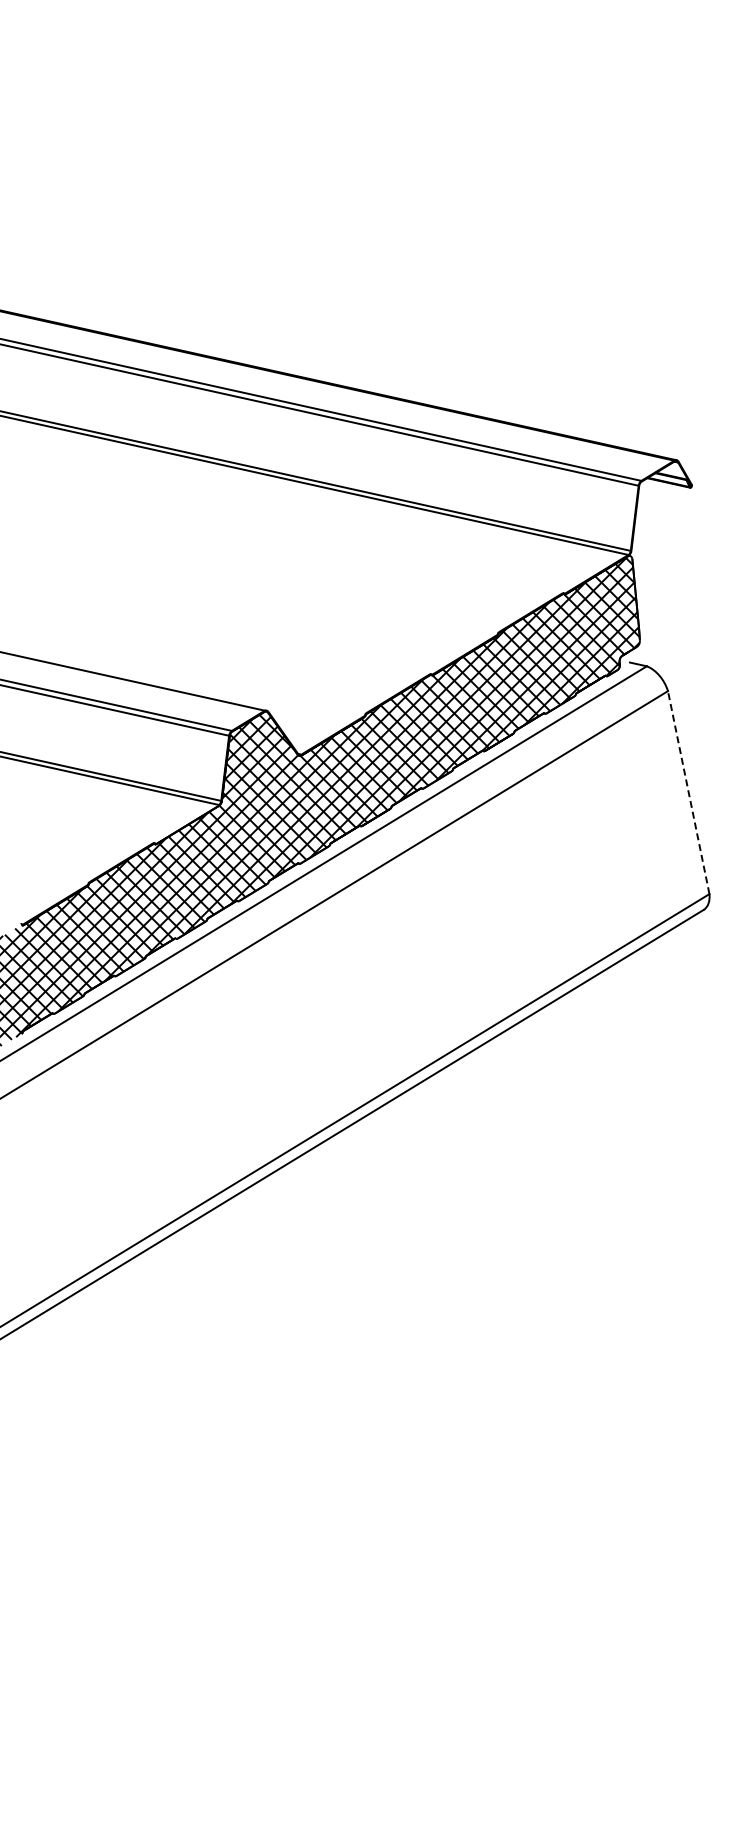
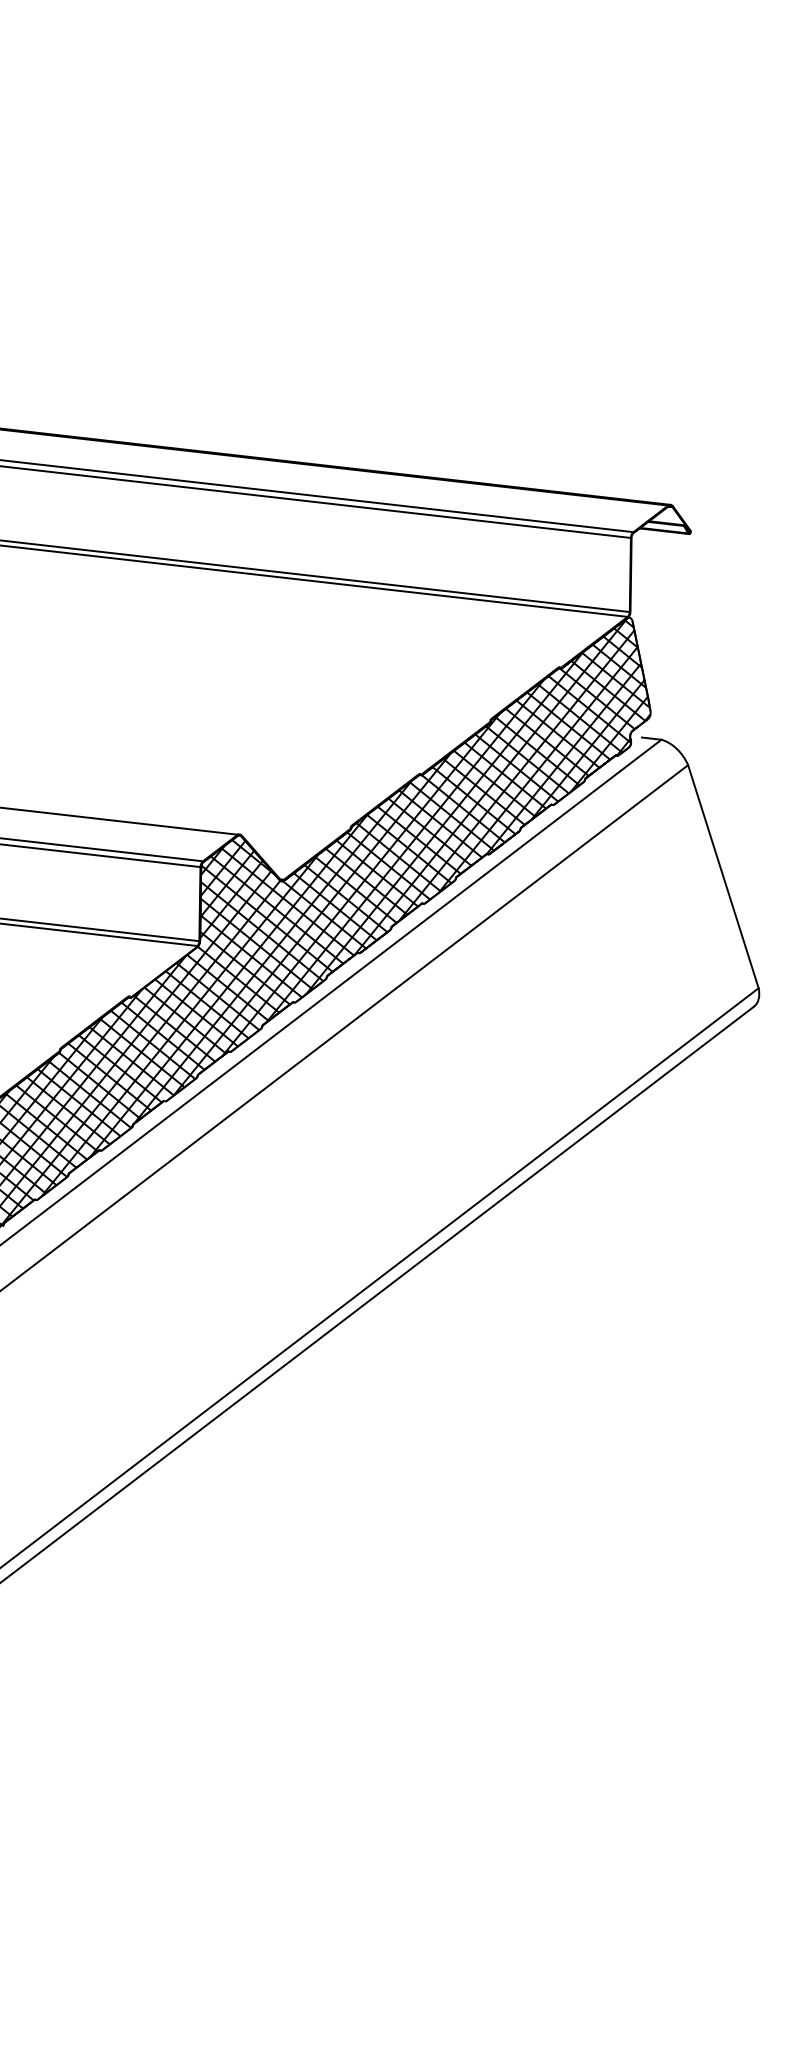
line: (688, 792) -> (723, 876), dashed -> solid

